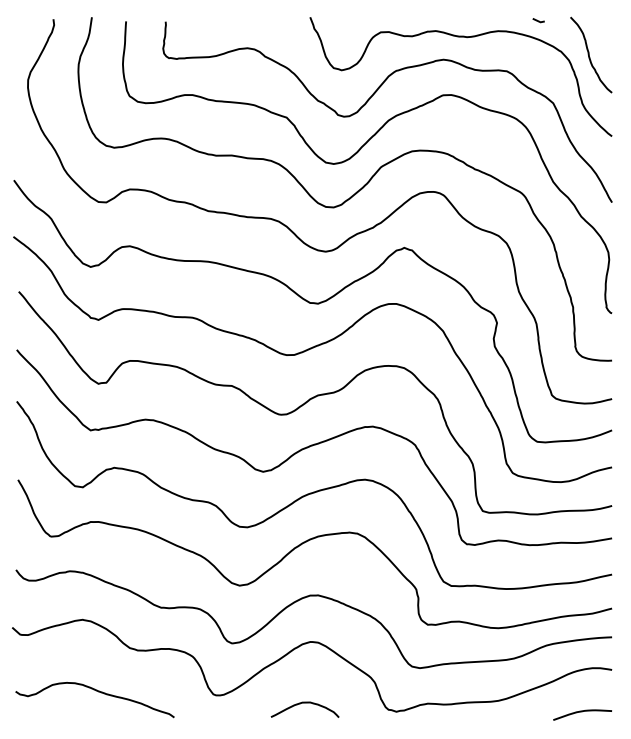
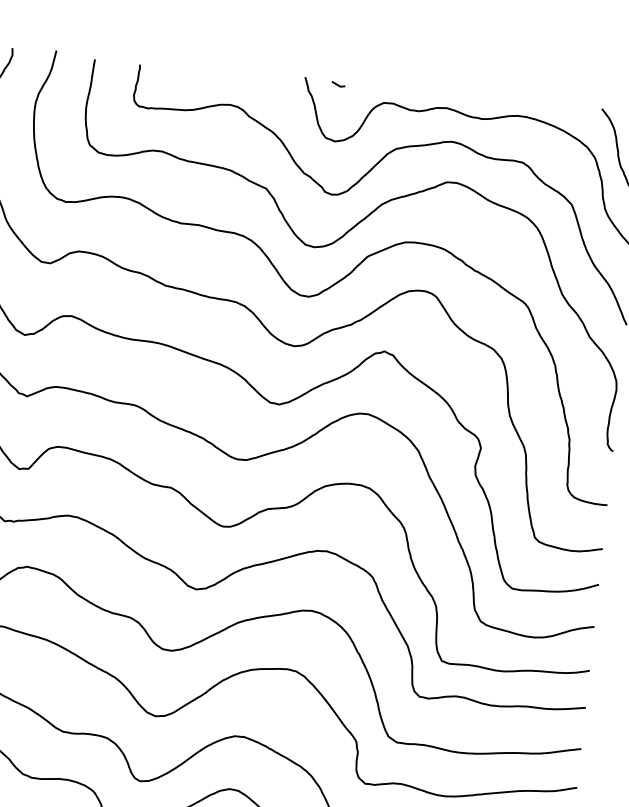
line: (538, 20) -> (338, 84), moved

